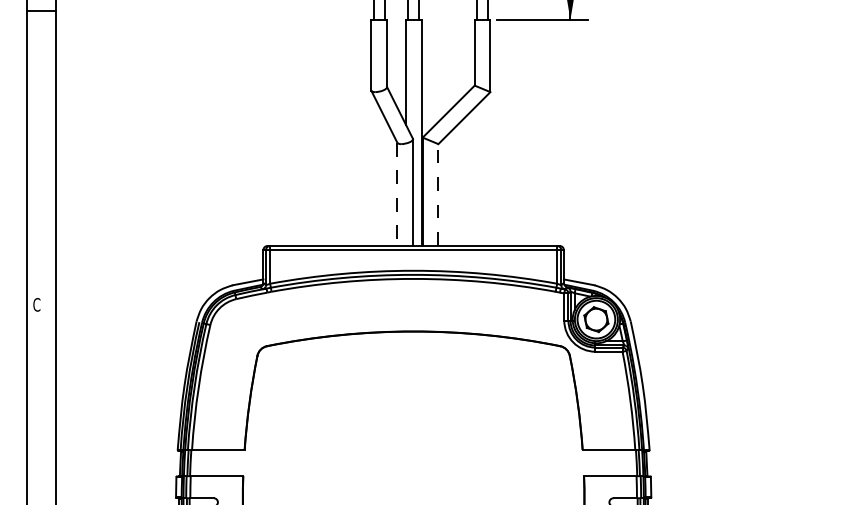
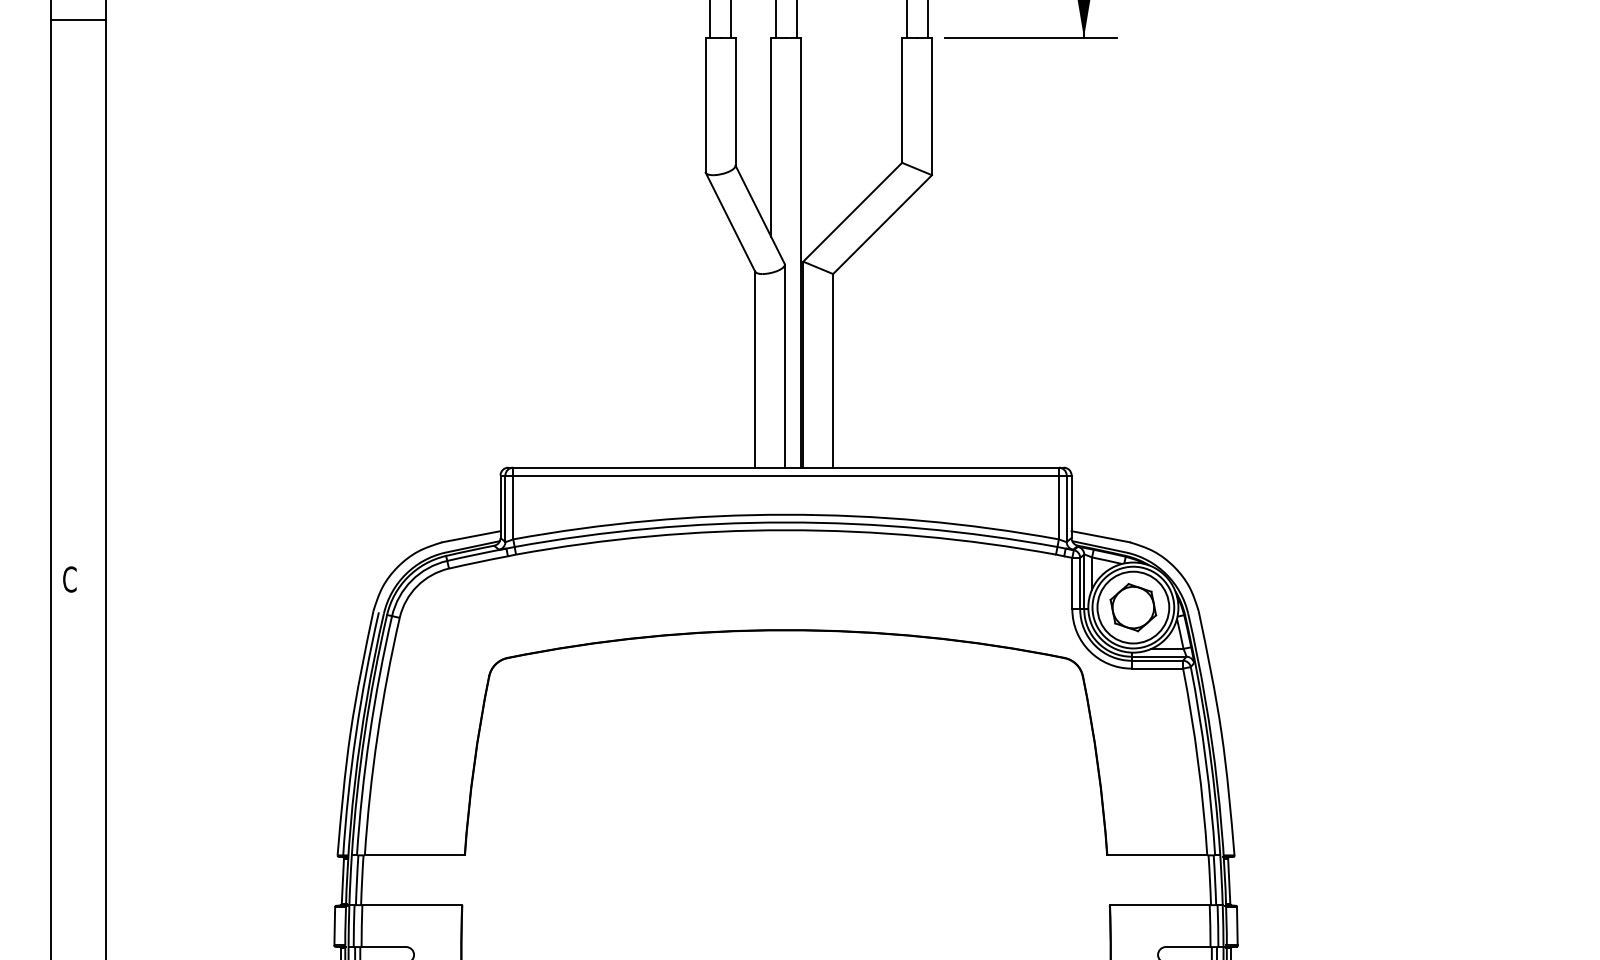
line: (397, 194) -> (755, 369), dashed -> solid
line: (438, 195) -> (833, 371), dashed -> solid

